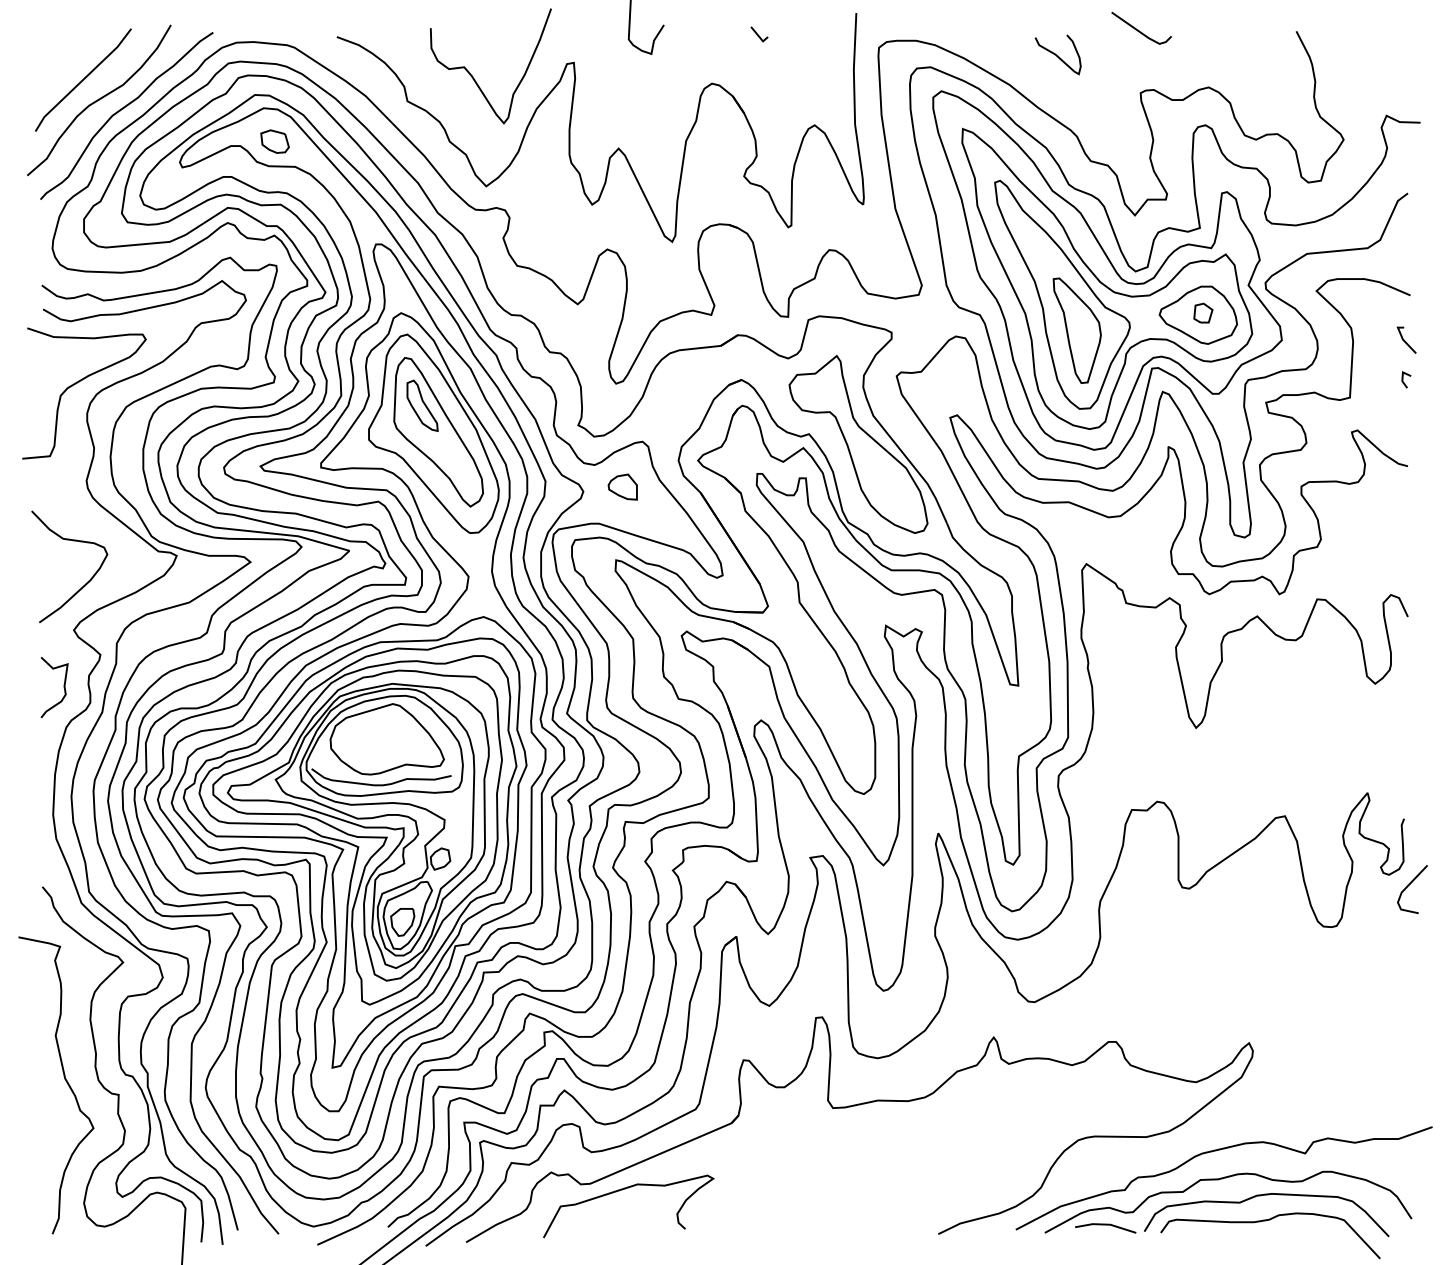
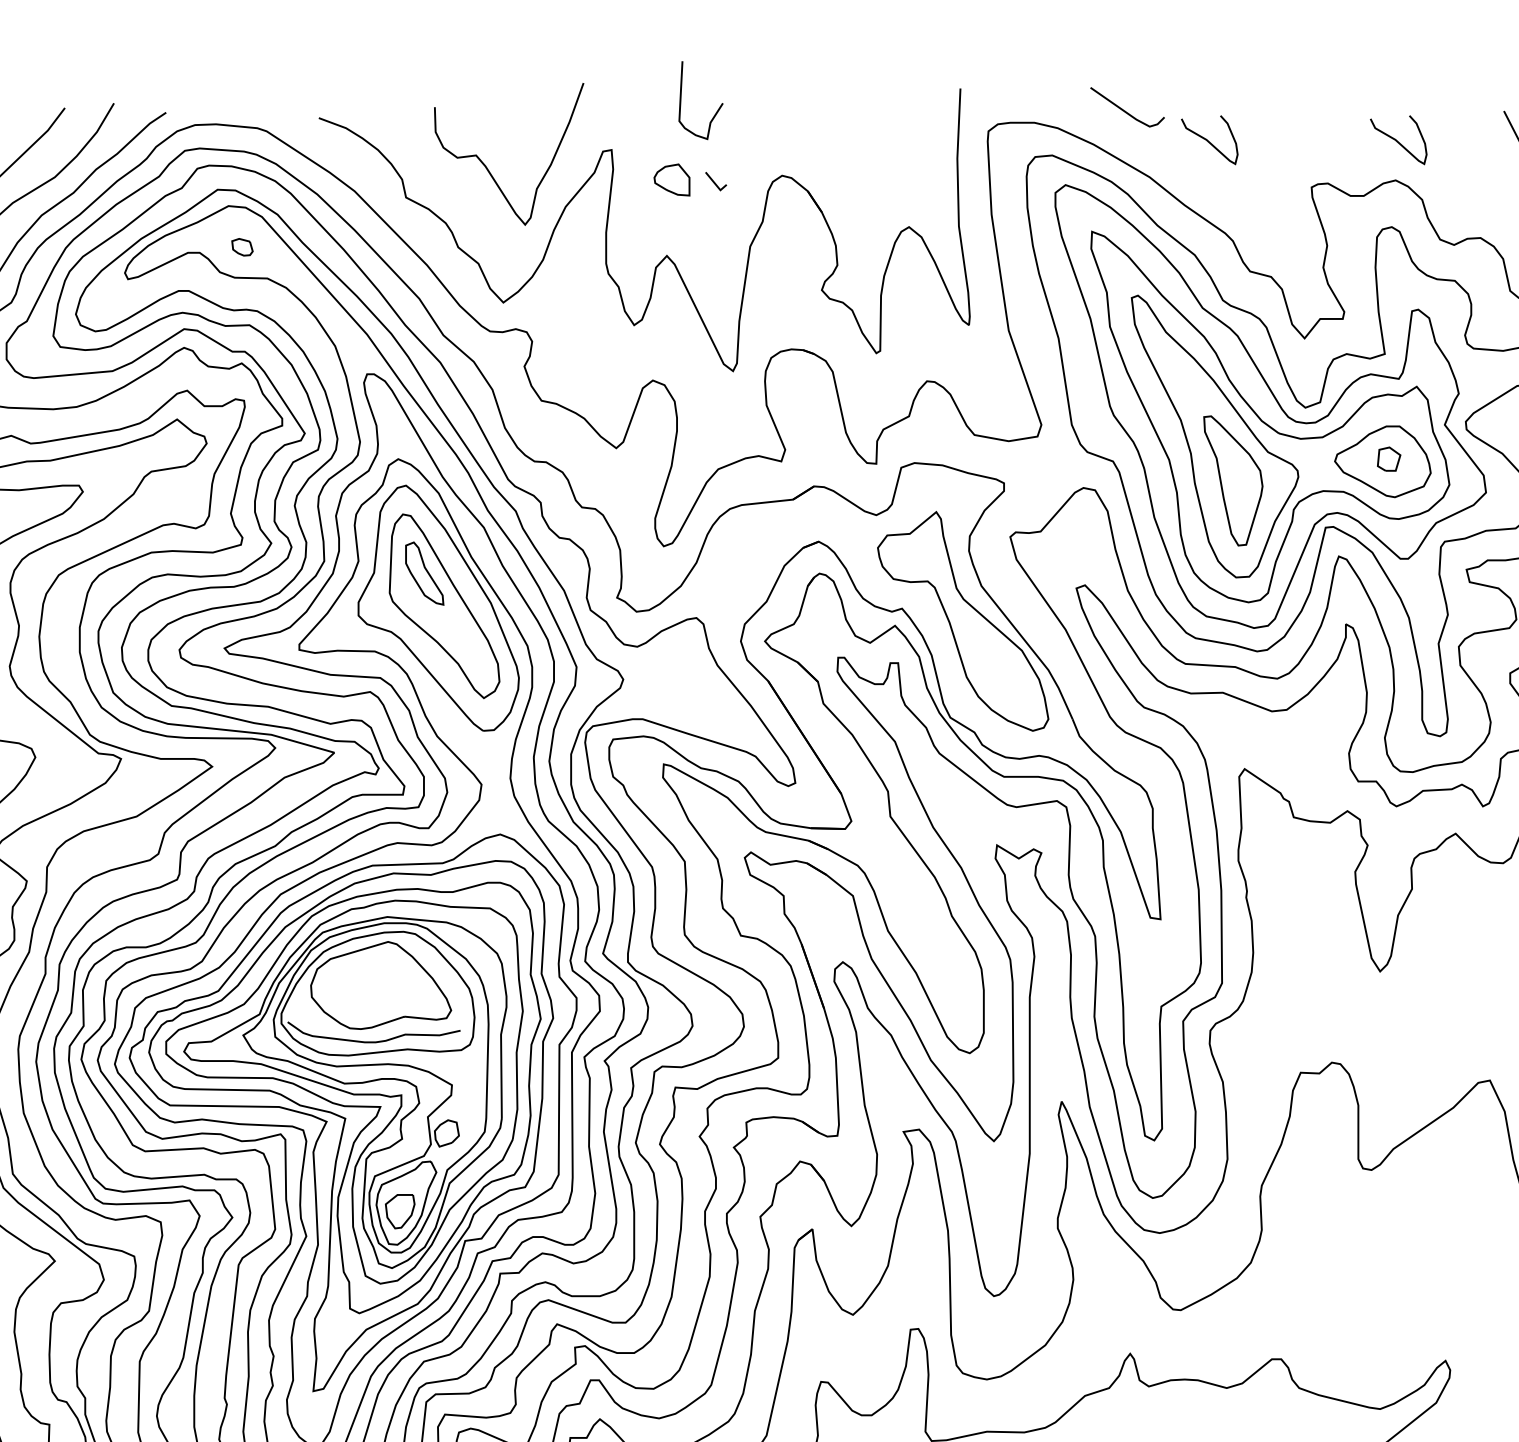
line: (1138, 29) -> (1123, 108), moved
line: (758, 34) -> (714, 181), moved
curve: (1209, 54) -> (1396, 139), added
part: (274, 141) -> (241, 247), size x0.6
part: (622, 486) -> (671, 179), moved

